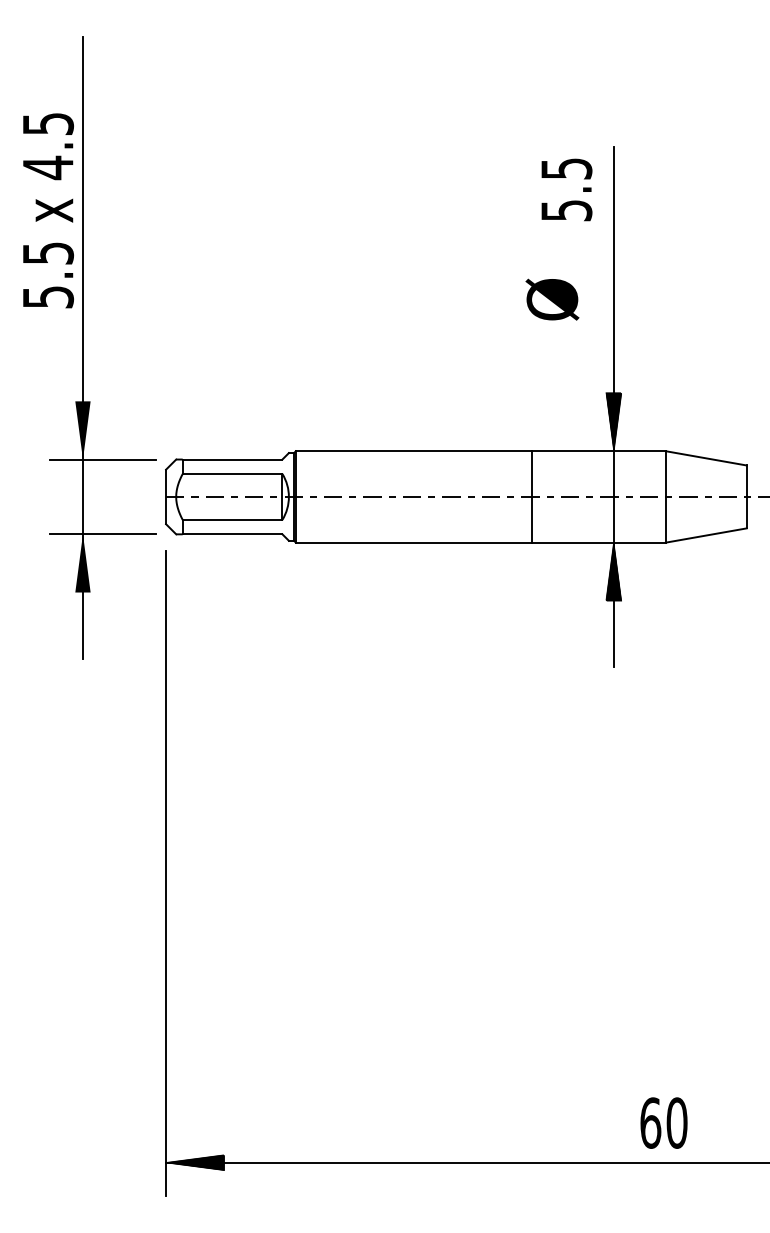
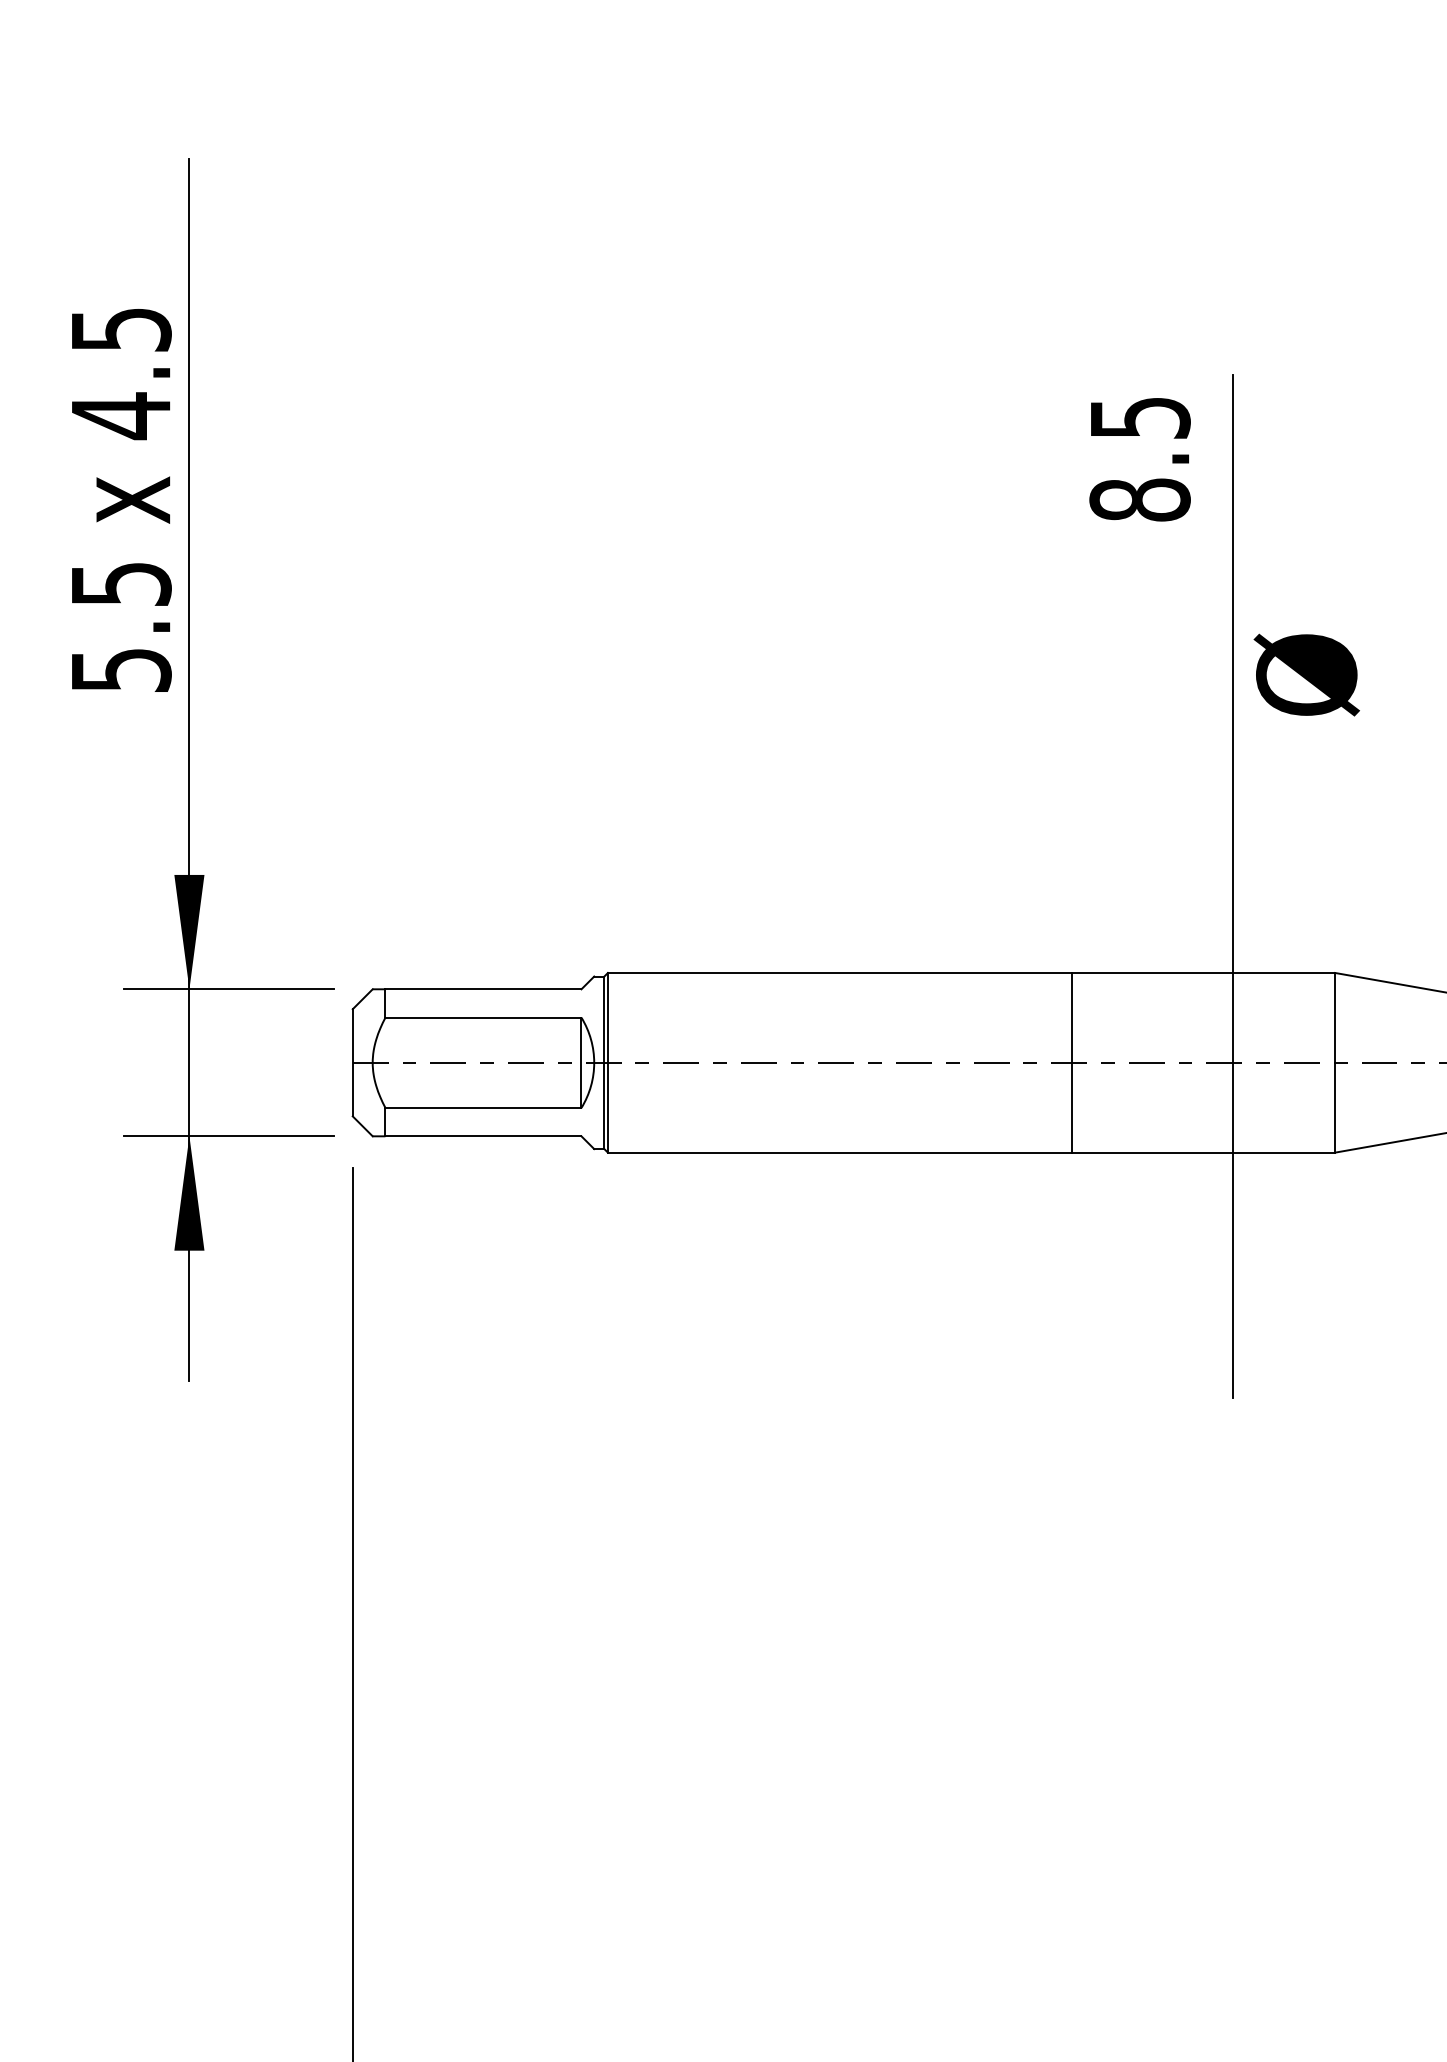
text: (566, 210) -> (1139, 499), 5.5 -> 8.5
text: (552, 299) -> (1306, 674), moved
hatch: (613, 421) -> (1232, 914), removed
hatch: (613, 571) -> (1232, 1209), removed

